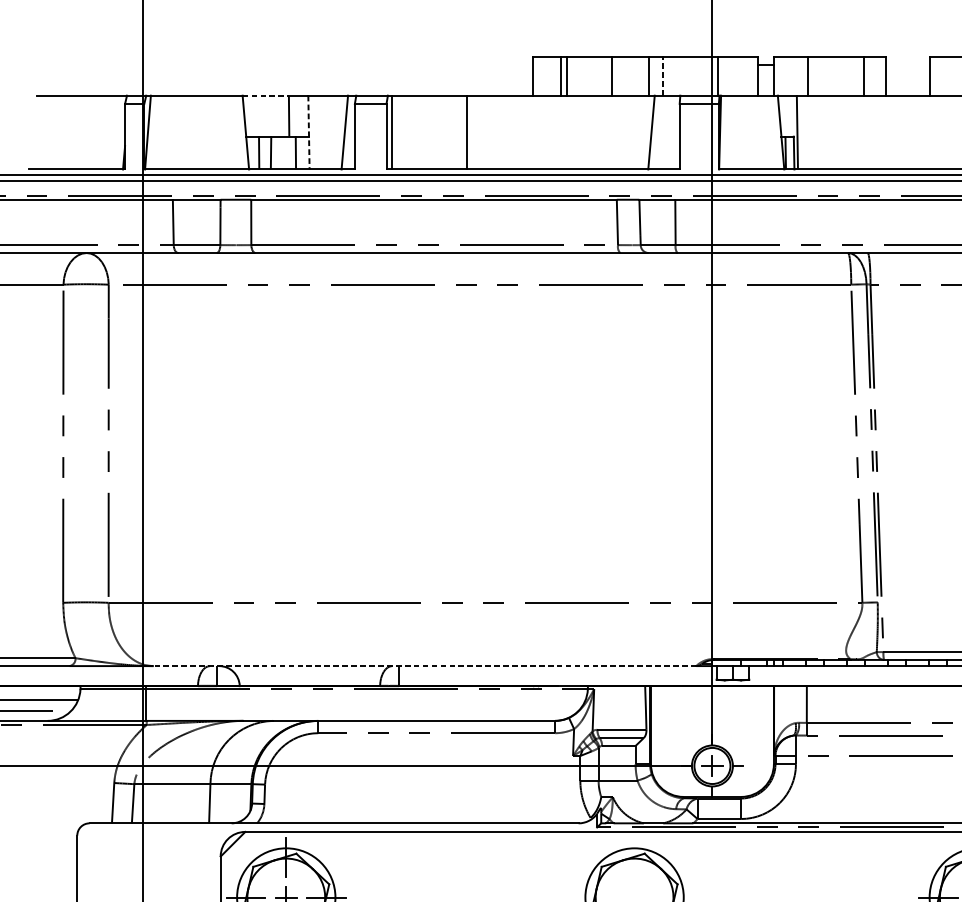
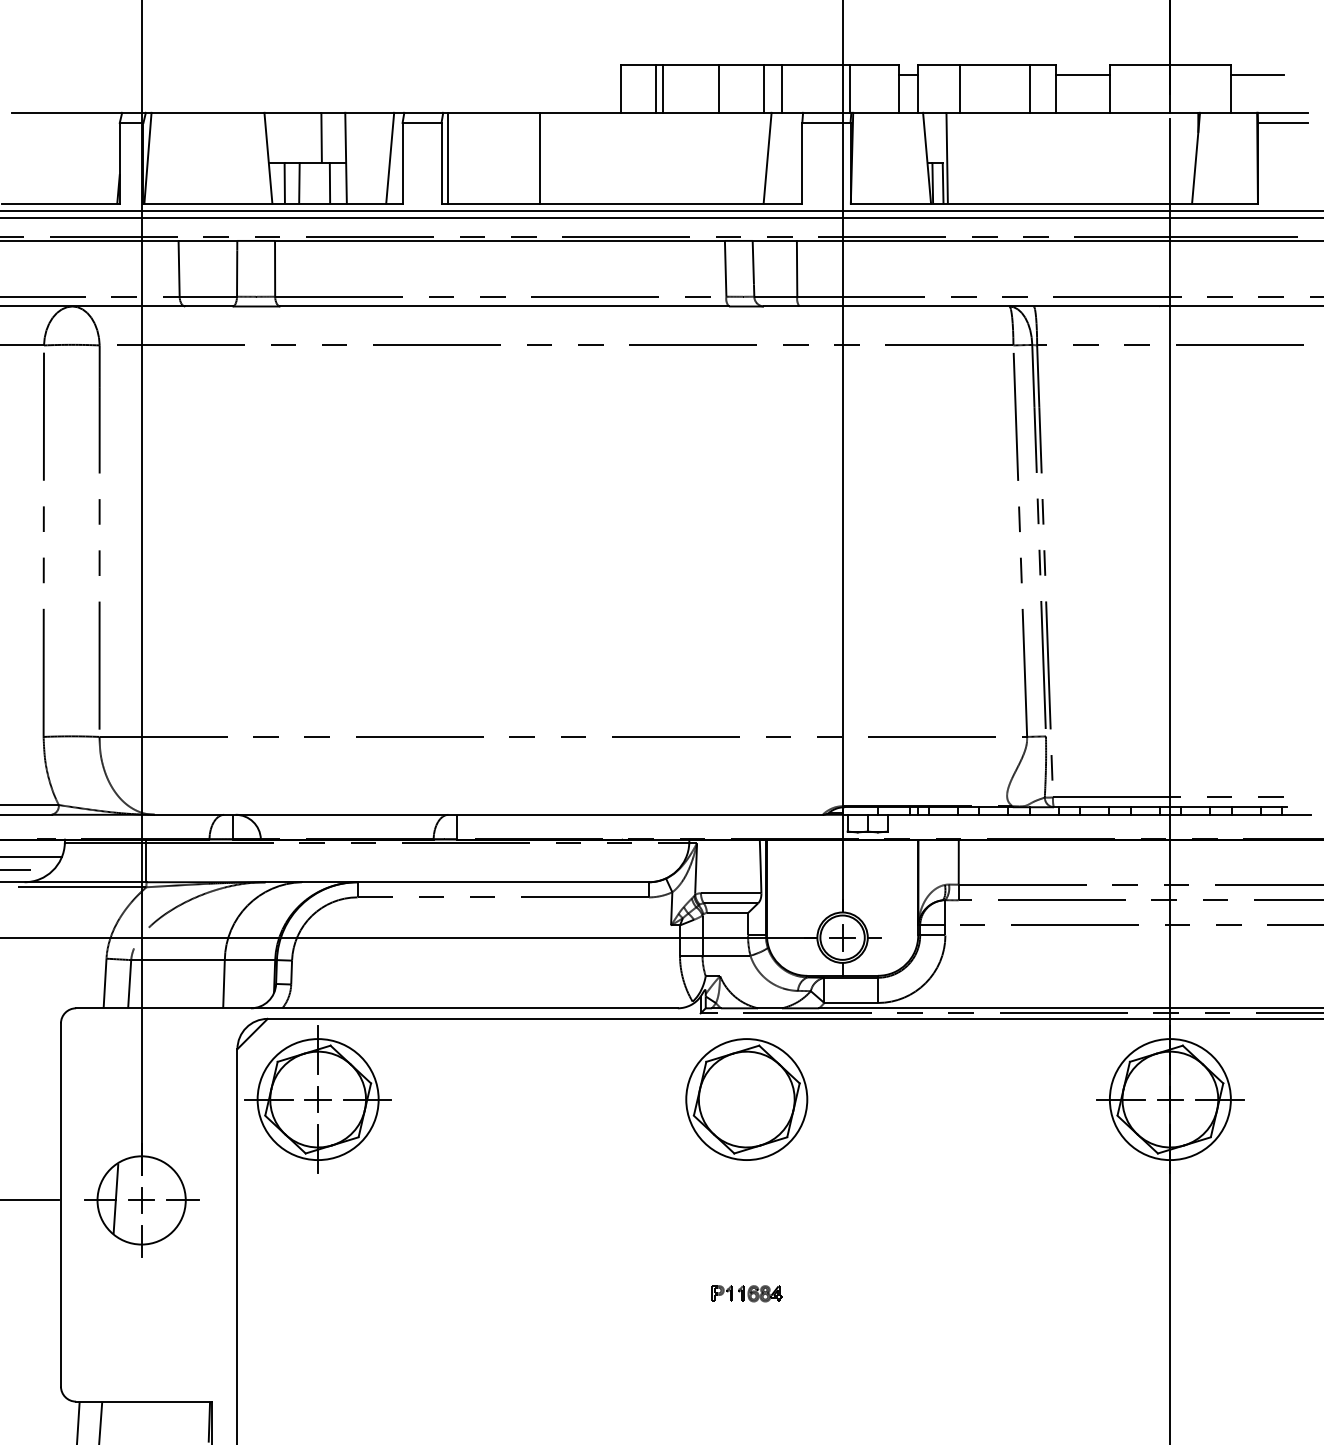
line: (907, 64) -> (1082, 74), added
line: (663, 75) -> (782, 88), dashed -> solid
line: (266, 95) -> (293, 112), dashed -> solid
line: (309, 132) -> (346, 158), dashed -> solid
line: (424, 665) -> (488, 814), dashed -> solid

